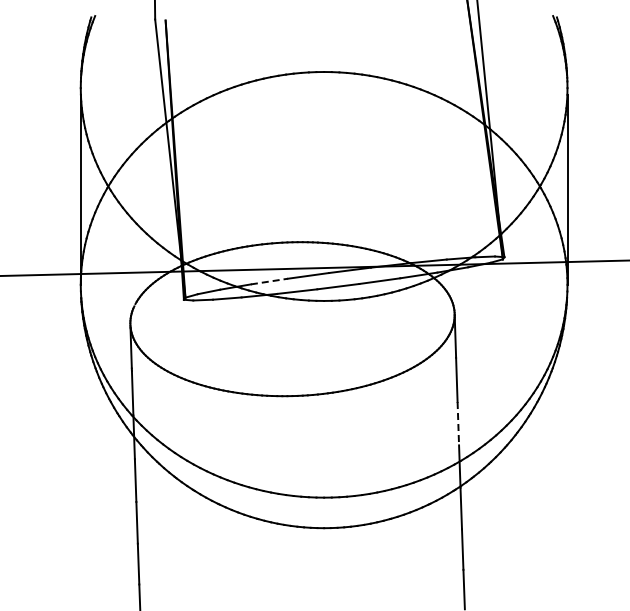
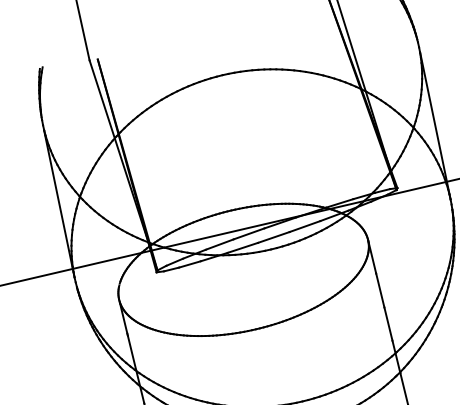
line: (269, 281) -> (219, 244), dashed -> solid
line: (458, 423) -> (388, 323), dashed -> solid

